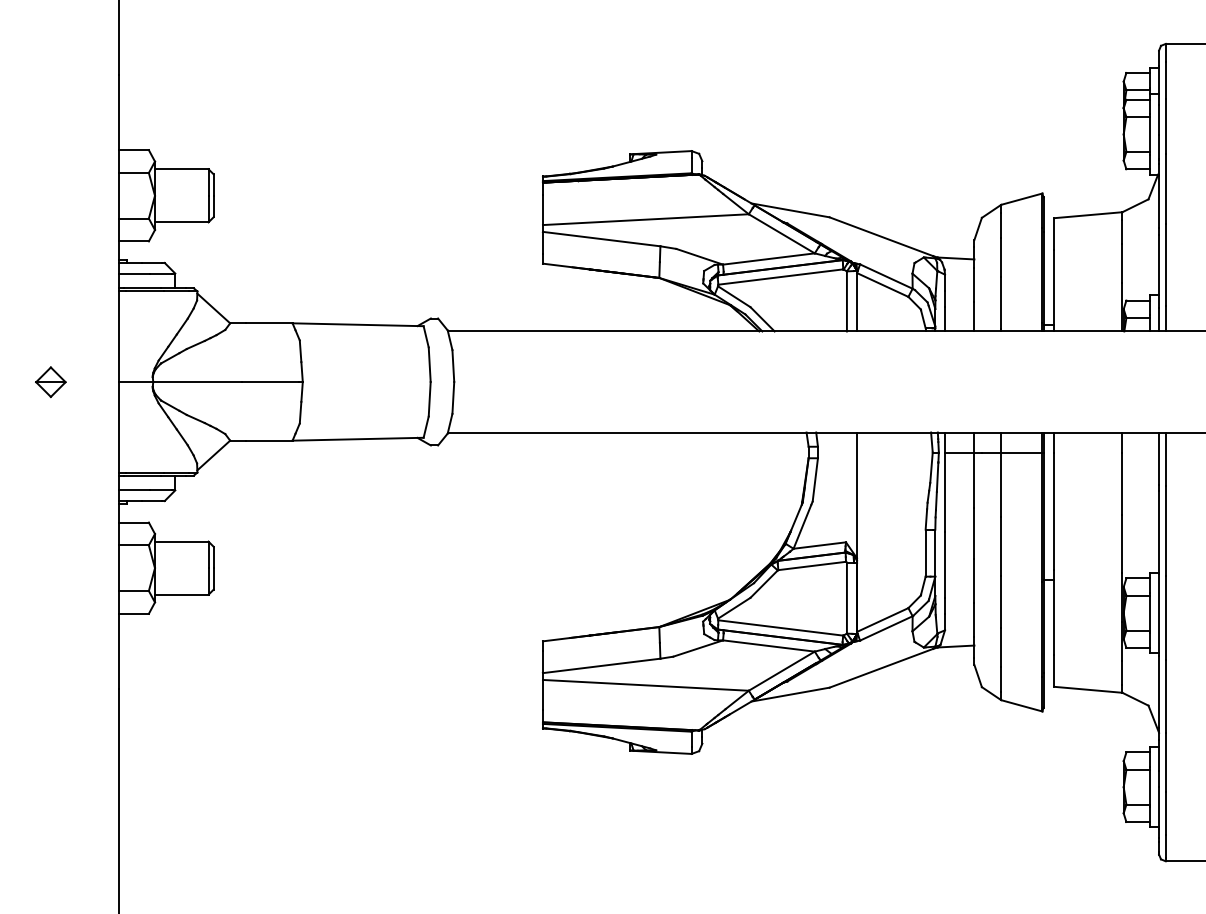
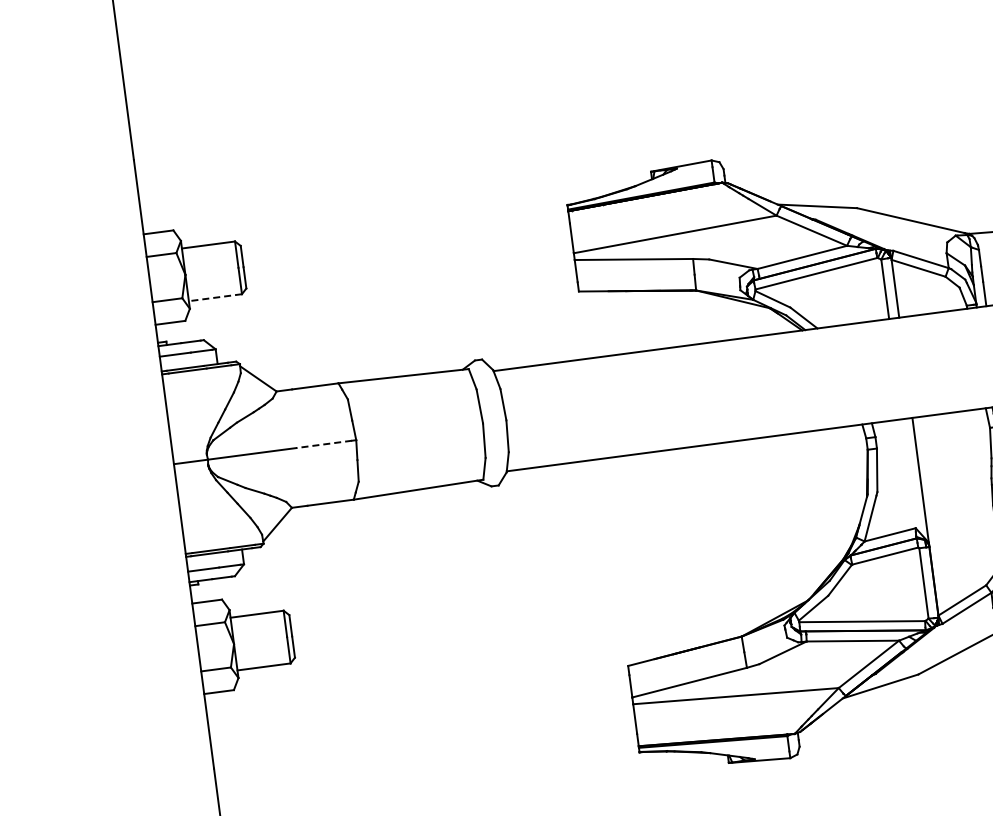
line: (181, 222) -> (215, 297), solid -> dashed
part: (50, 382) -> (106, 473), removed
line: (269, 382) -> (323, 445), solid -> dashed

